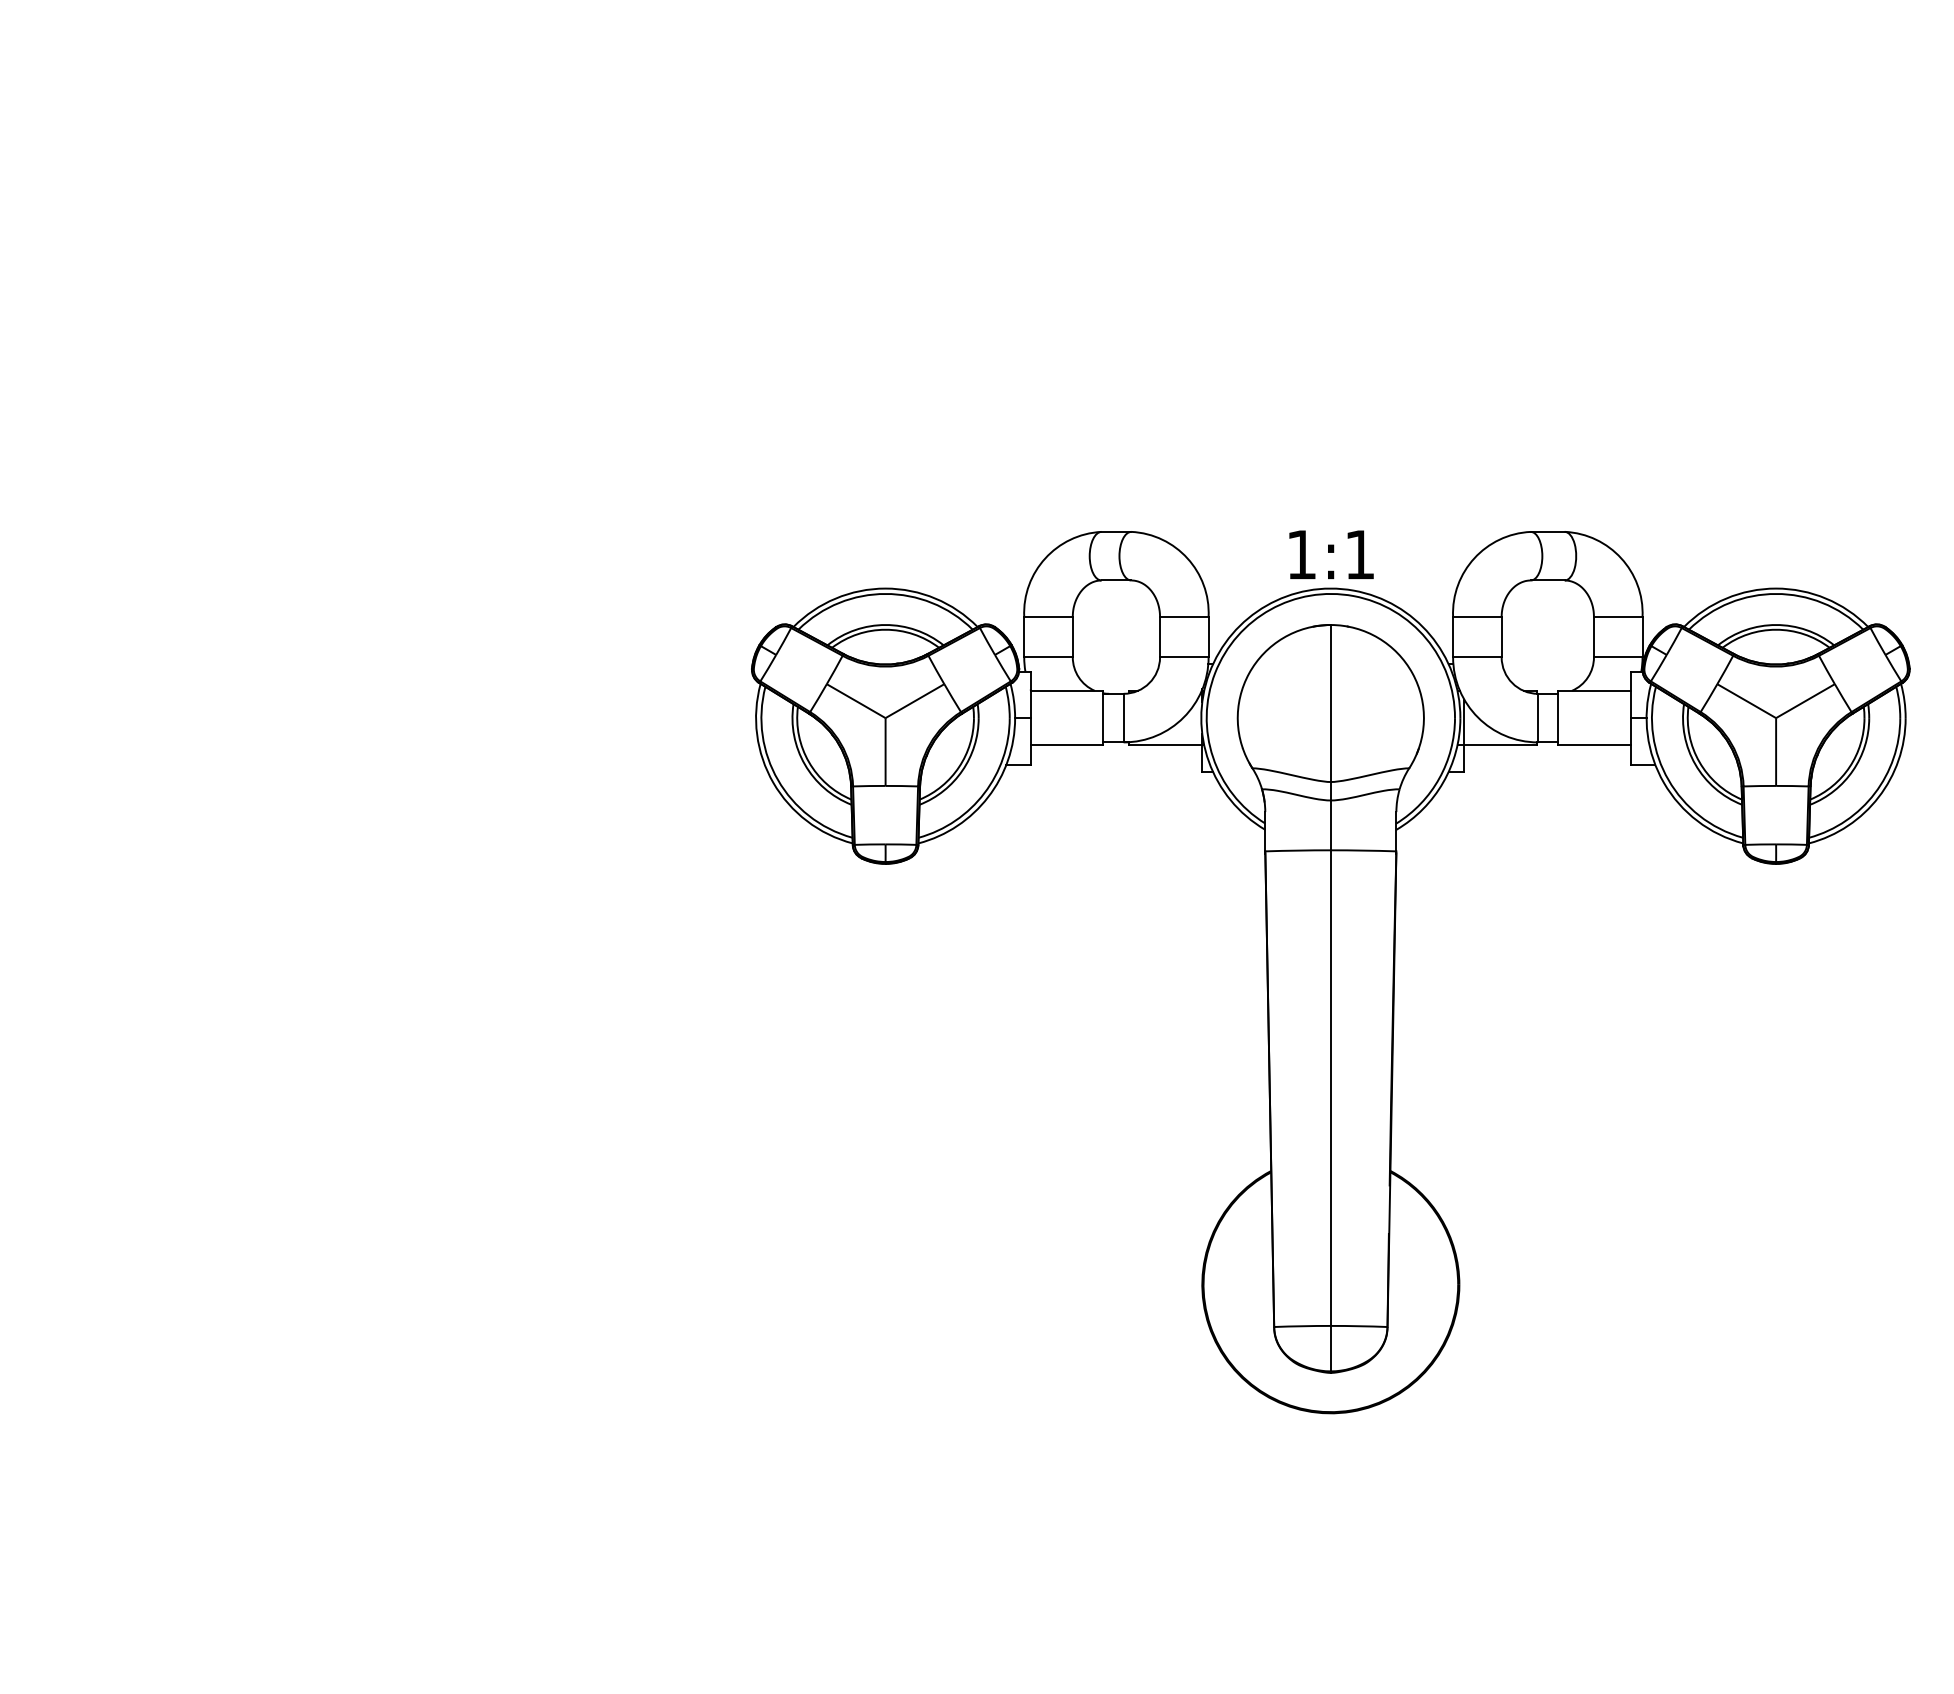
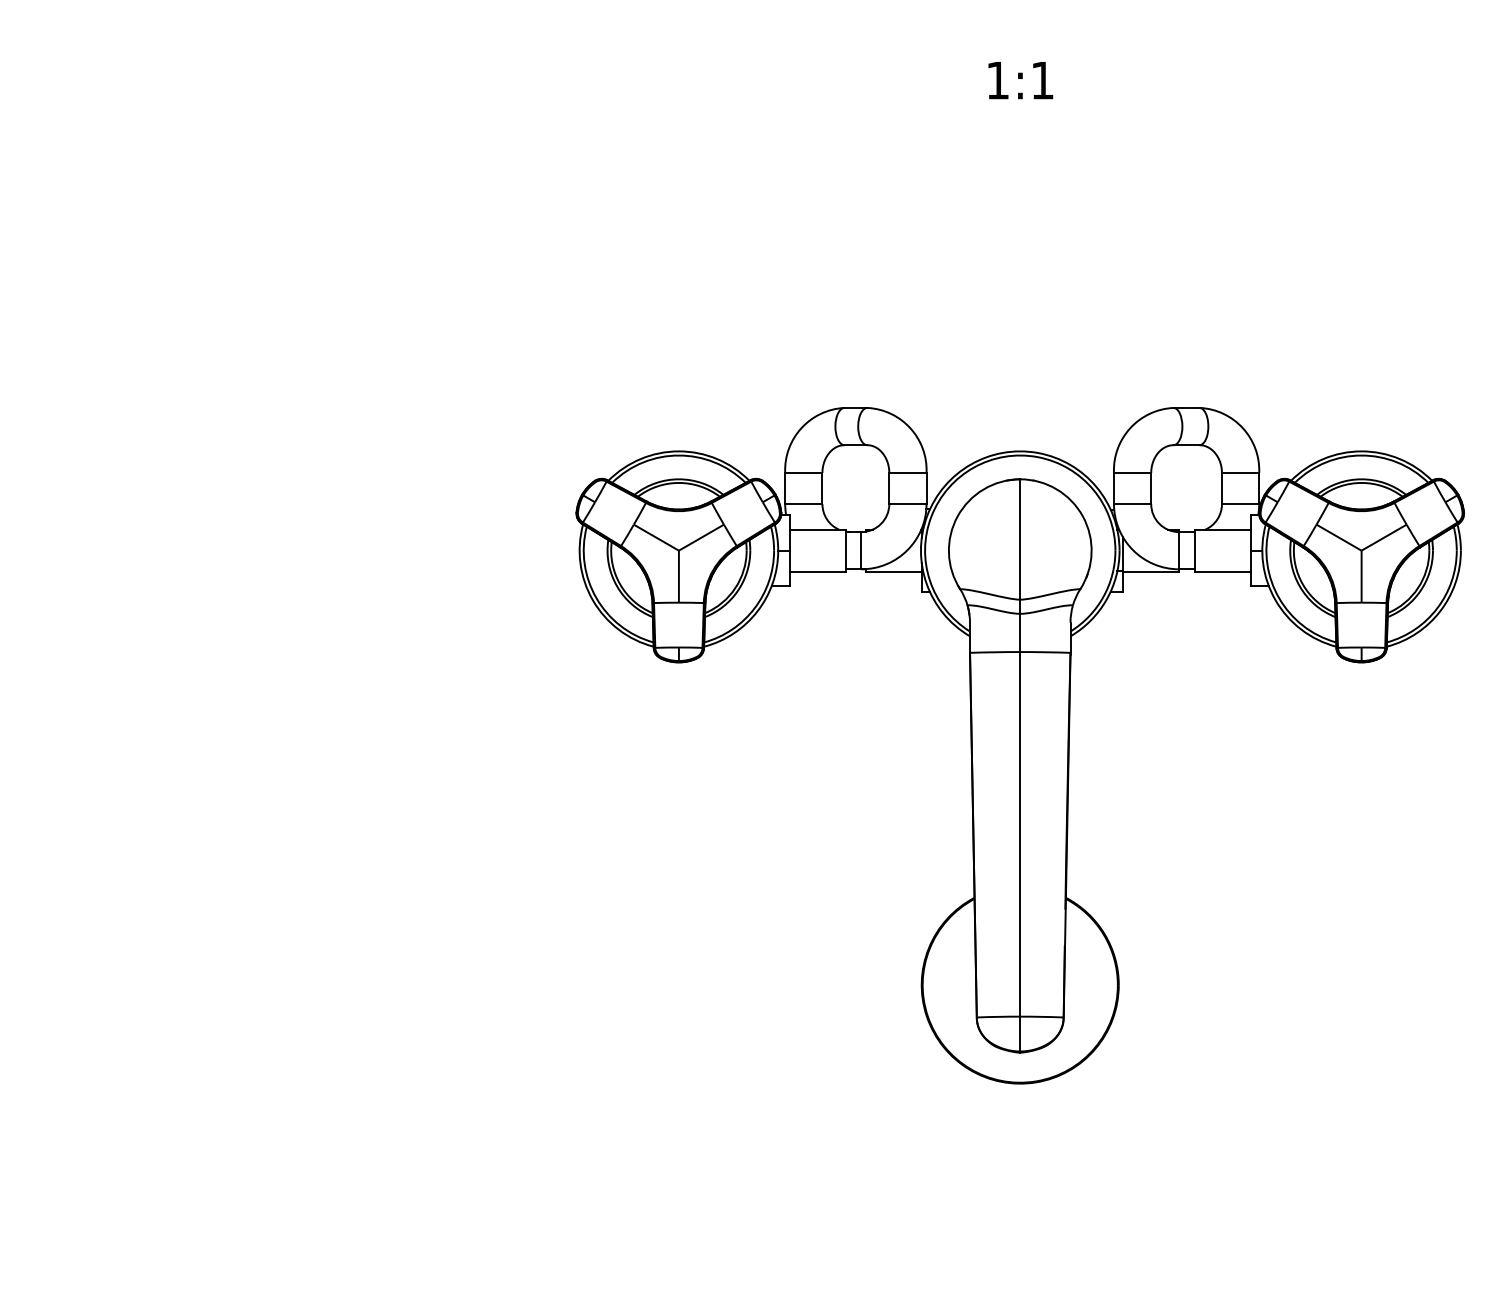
text: (1331, 554) -> (1020, 80), moved

